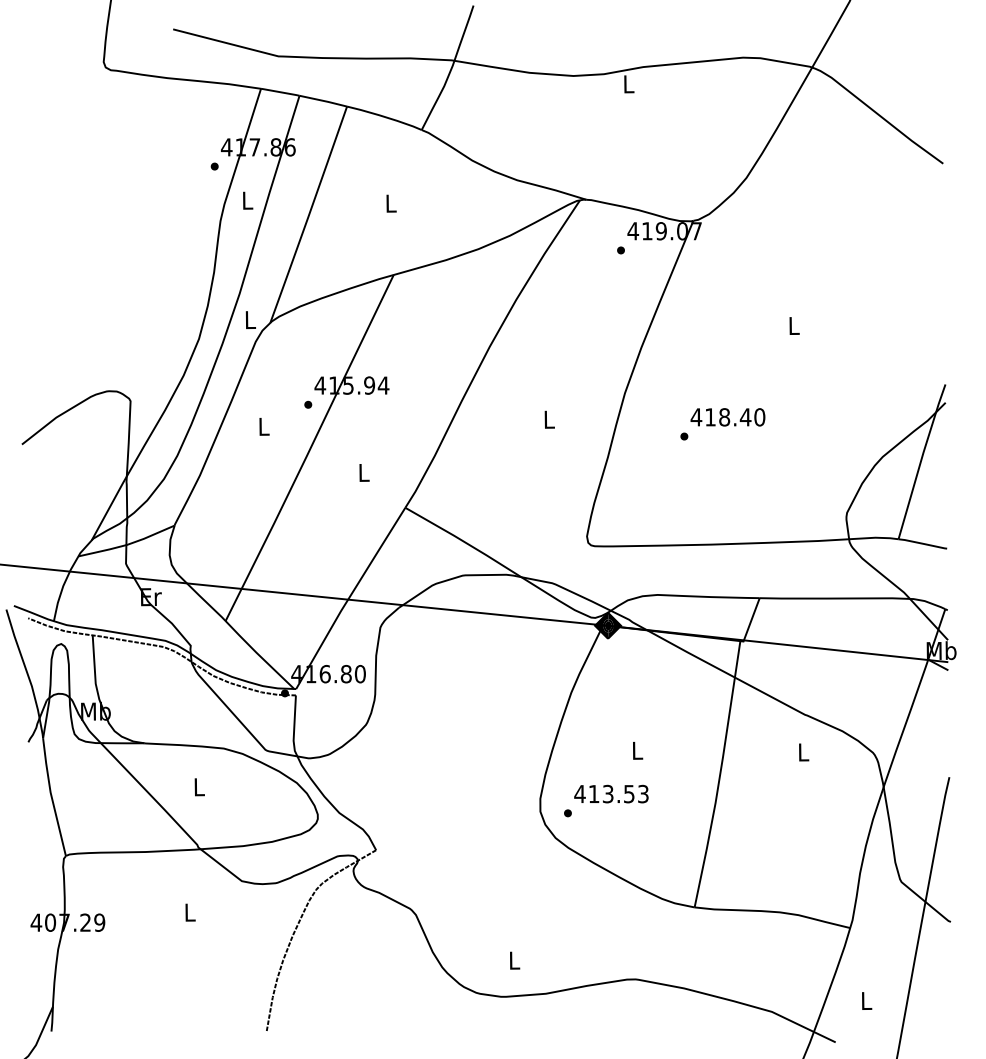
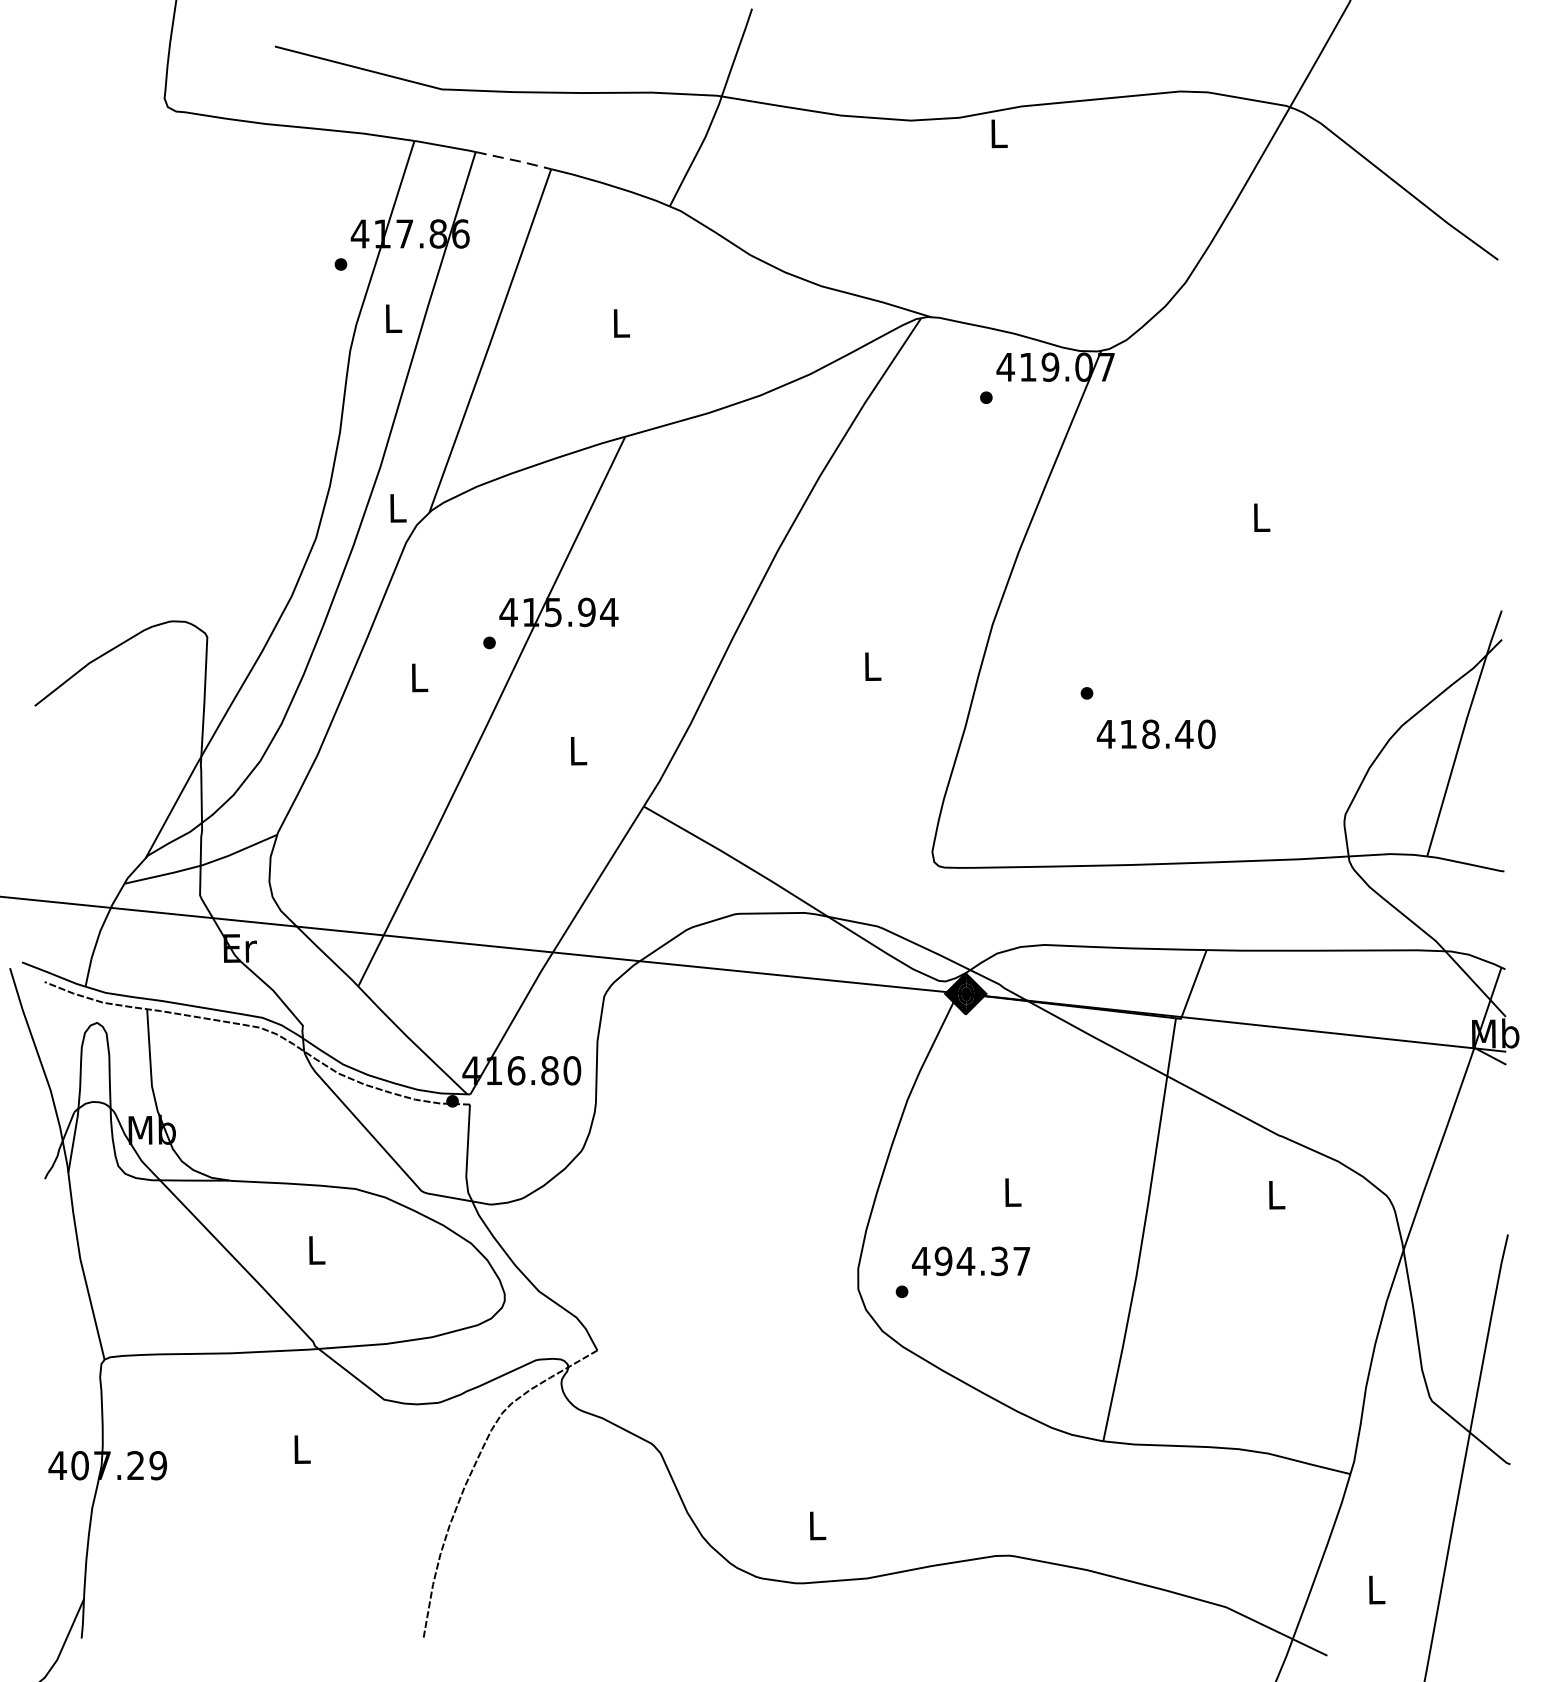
line: (324, 101) -> (515, 161), solid -> dashed
text: (727, 417) -> (1155, 734), moved
text: (618, 793) -> (982, 1260), 413.53 -> 494.37

